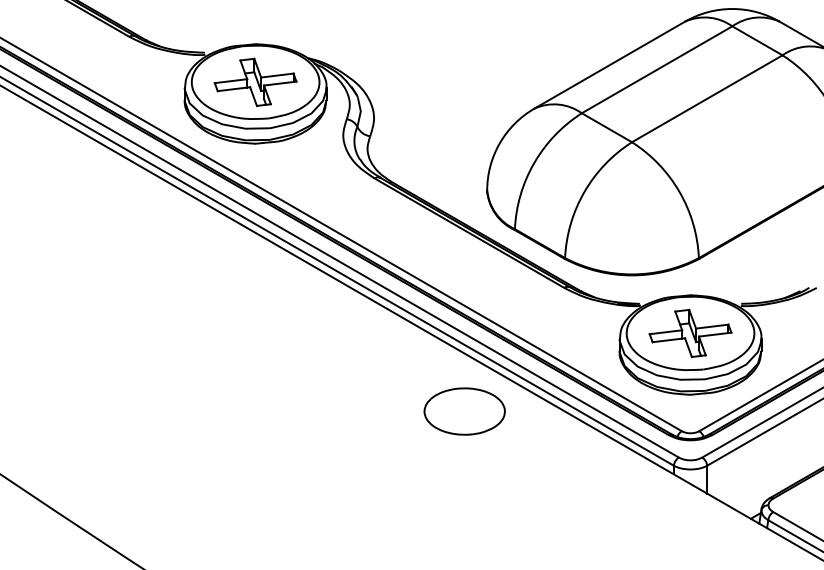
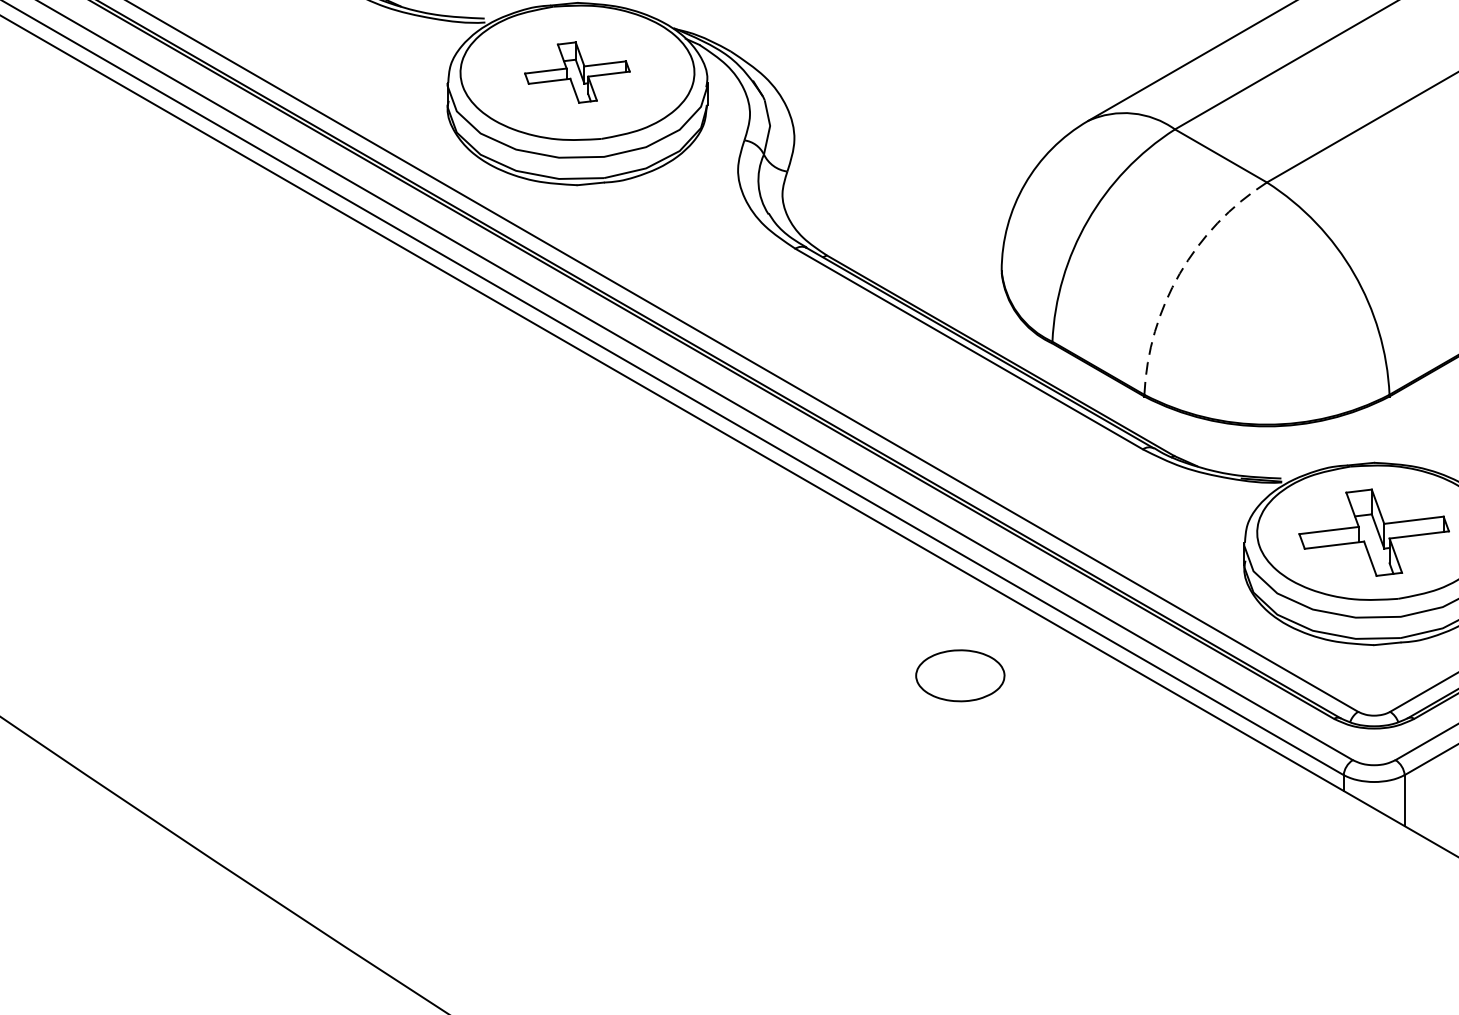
part: (255, 81) -> (577, 71), size x0.7
arc: (584, 192) -> (1179, 274), solid -> dashed
part: (464, 411) -> (960, 675), size x0.6

